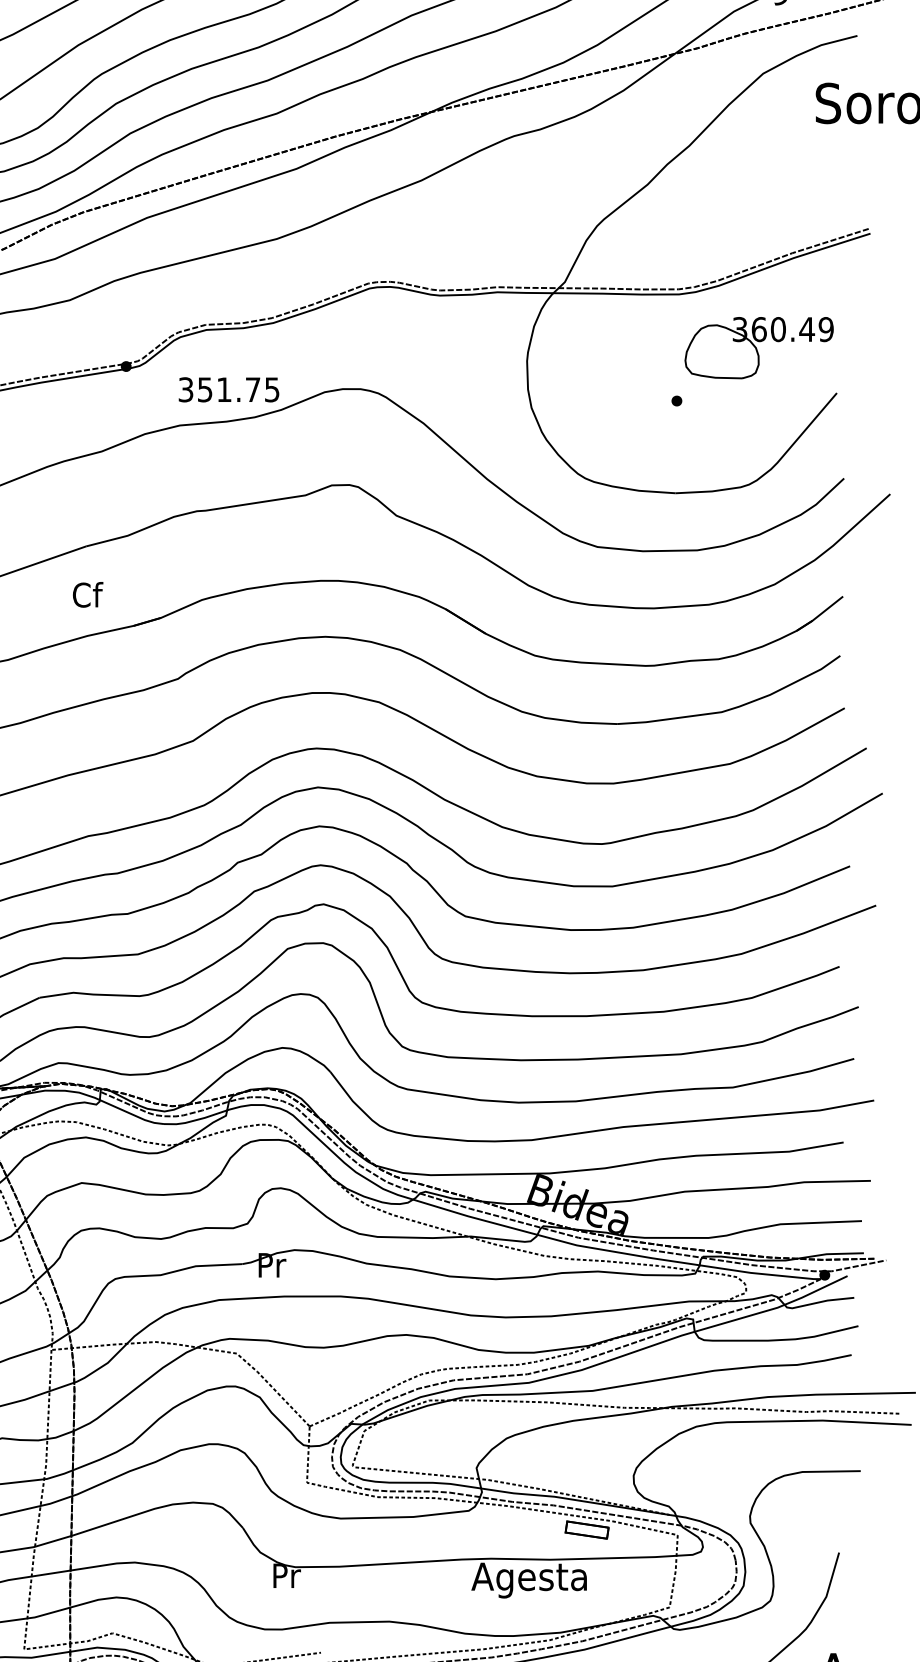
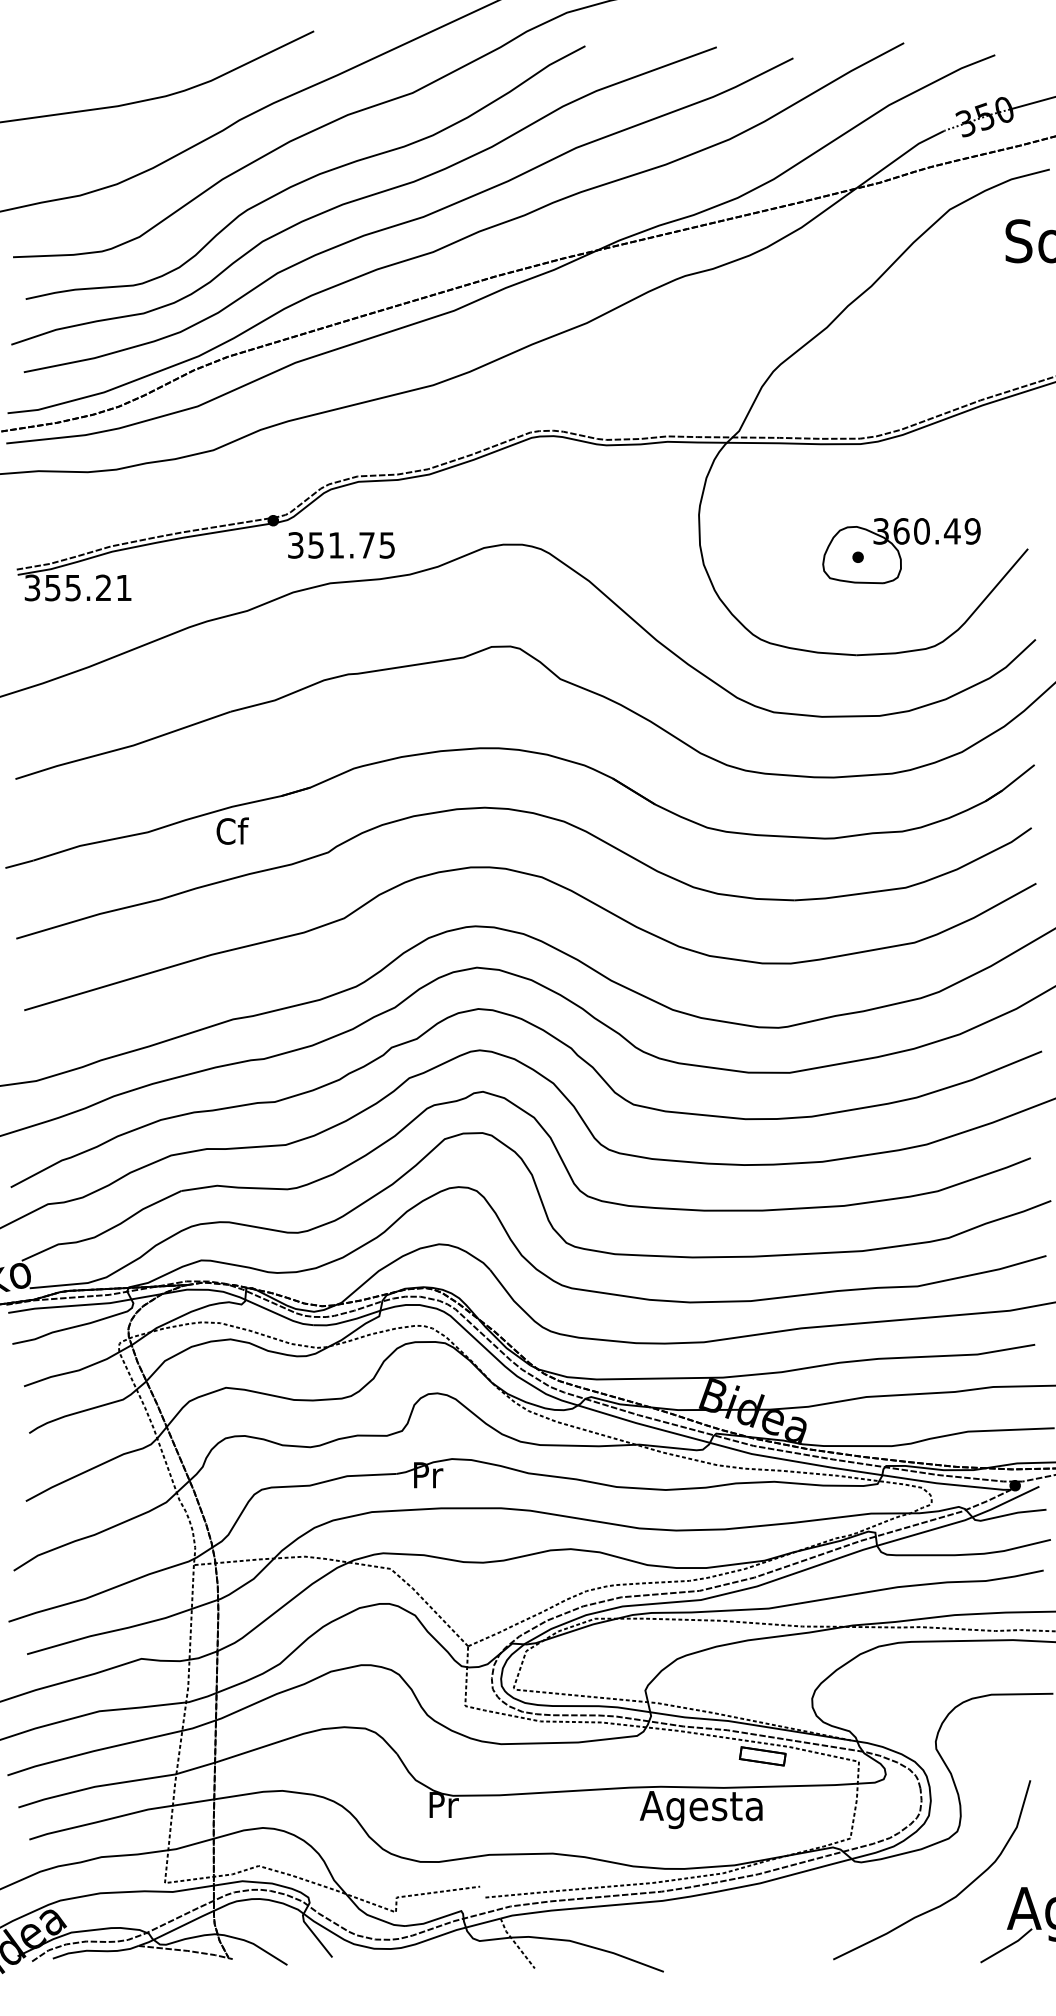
part: (759, 348) -> (901, 551), moved
text: (229, 389) -> (341, 545), moved
text: (87, 594) -> (232, 830), moved

